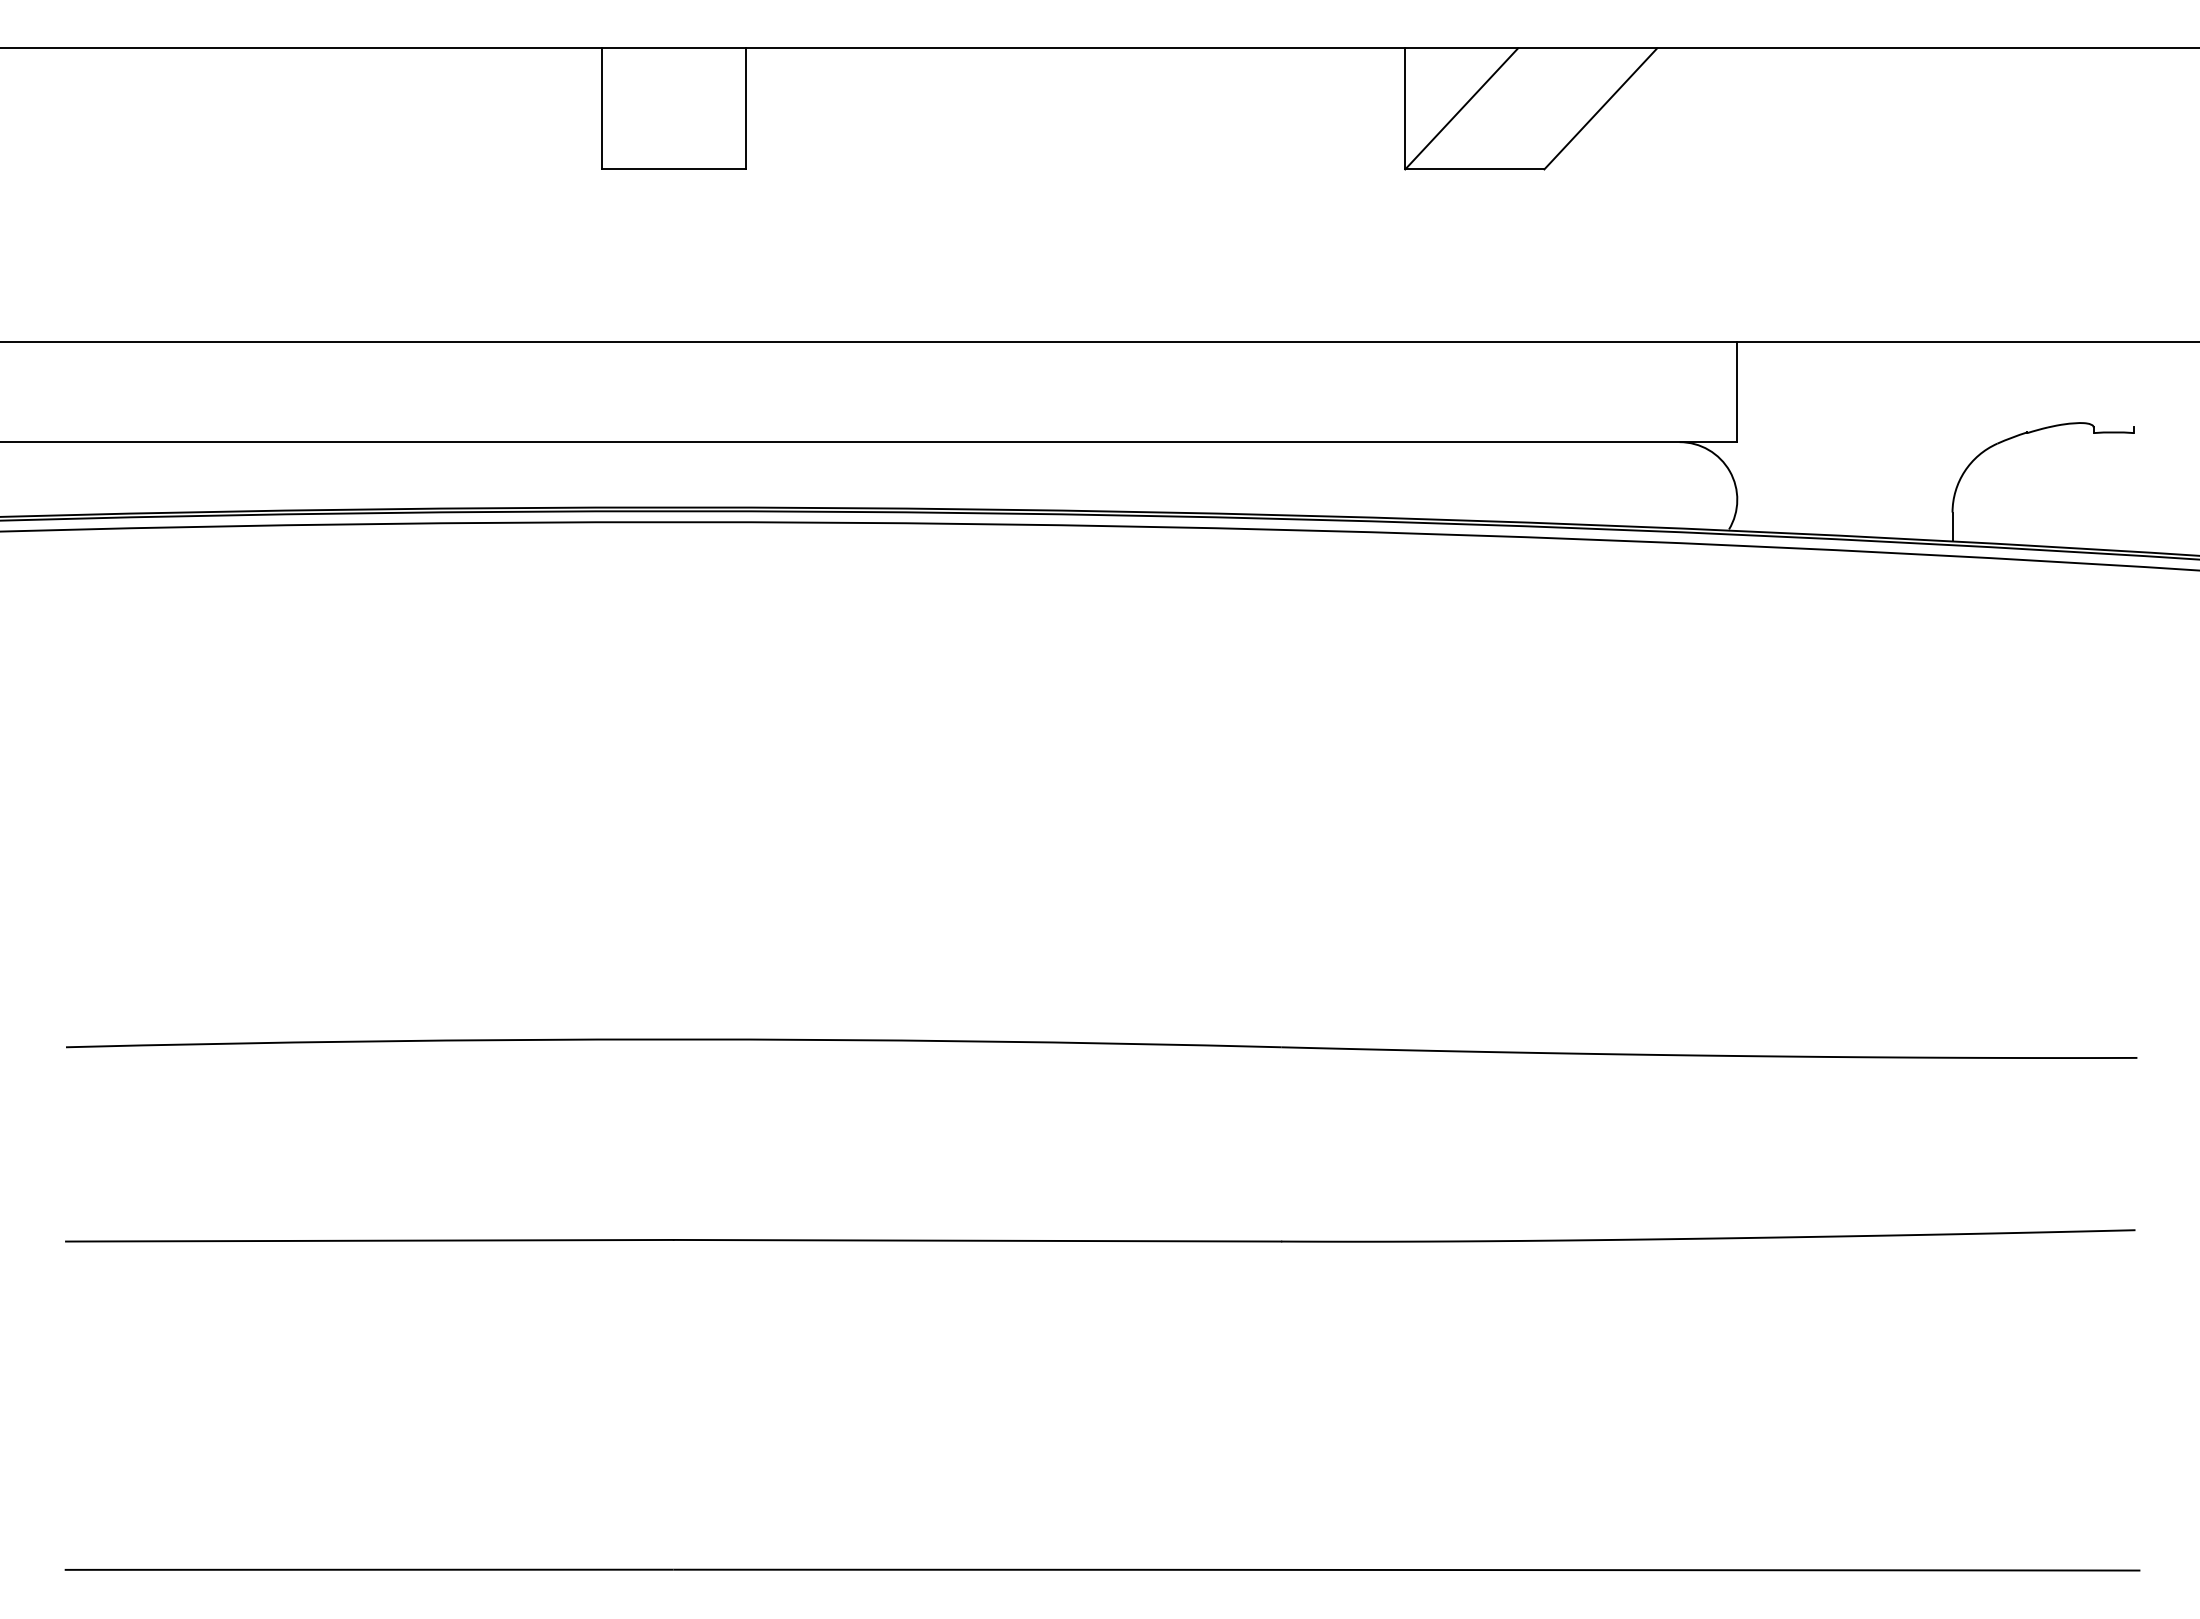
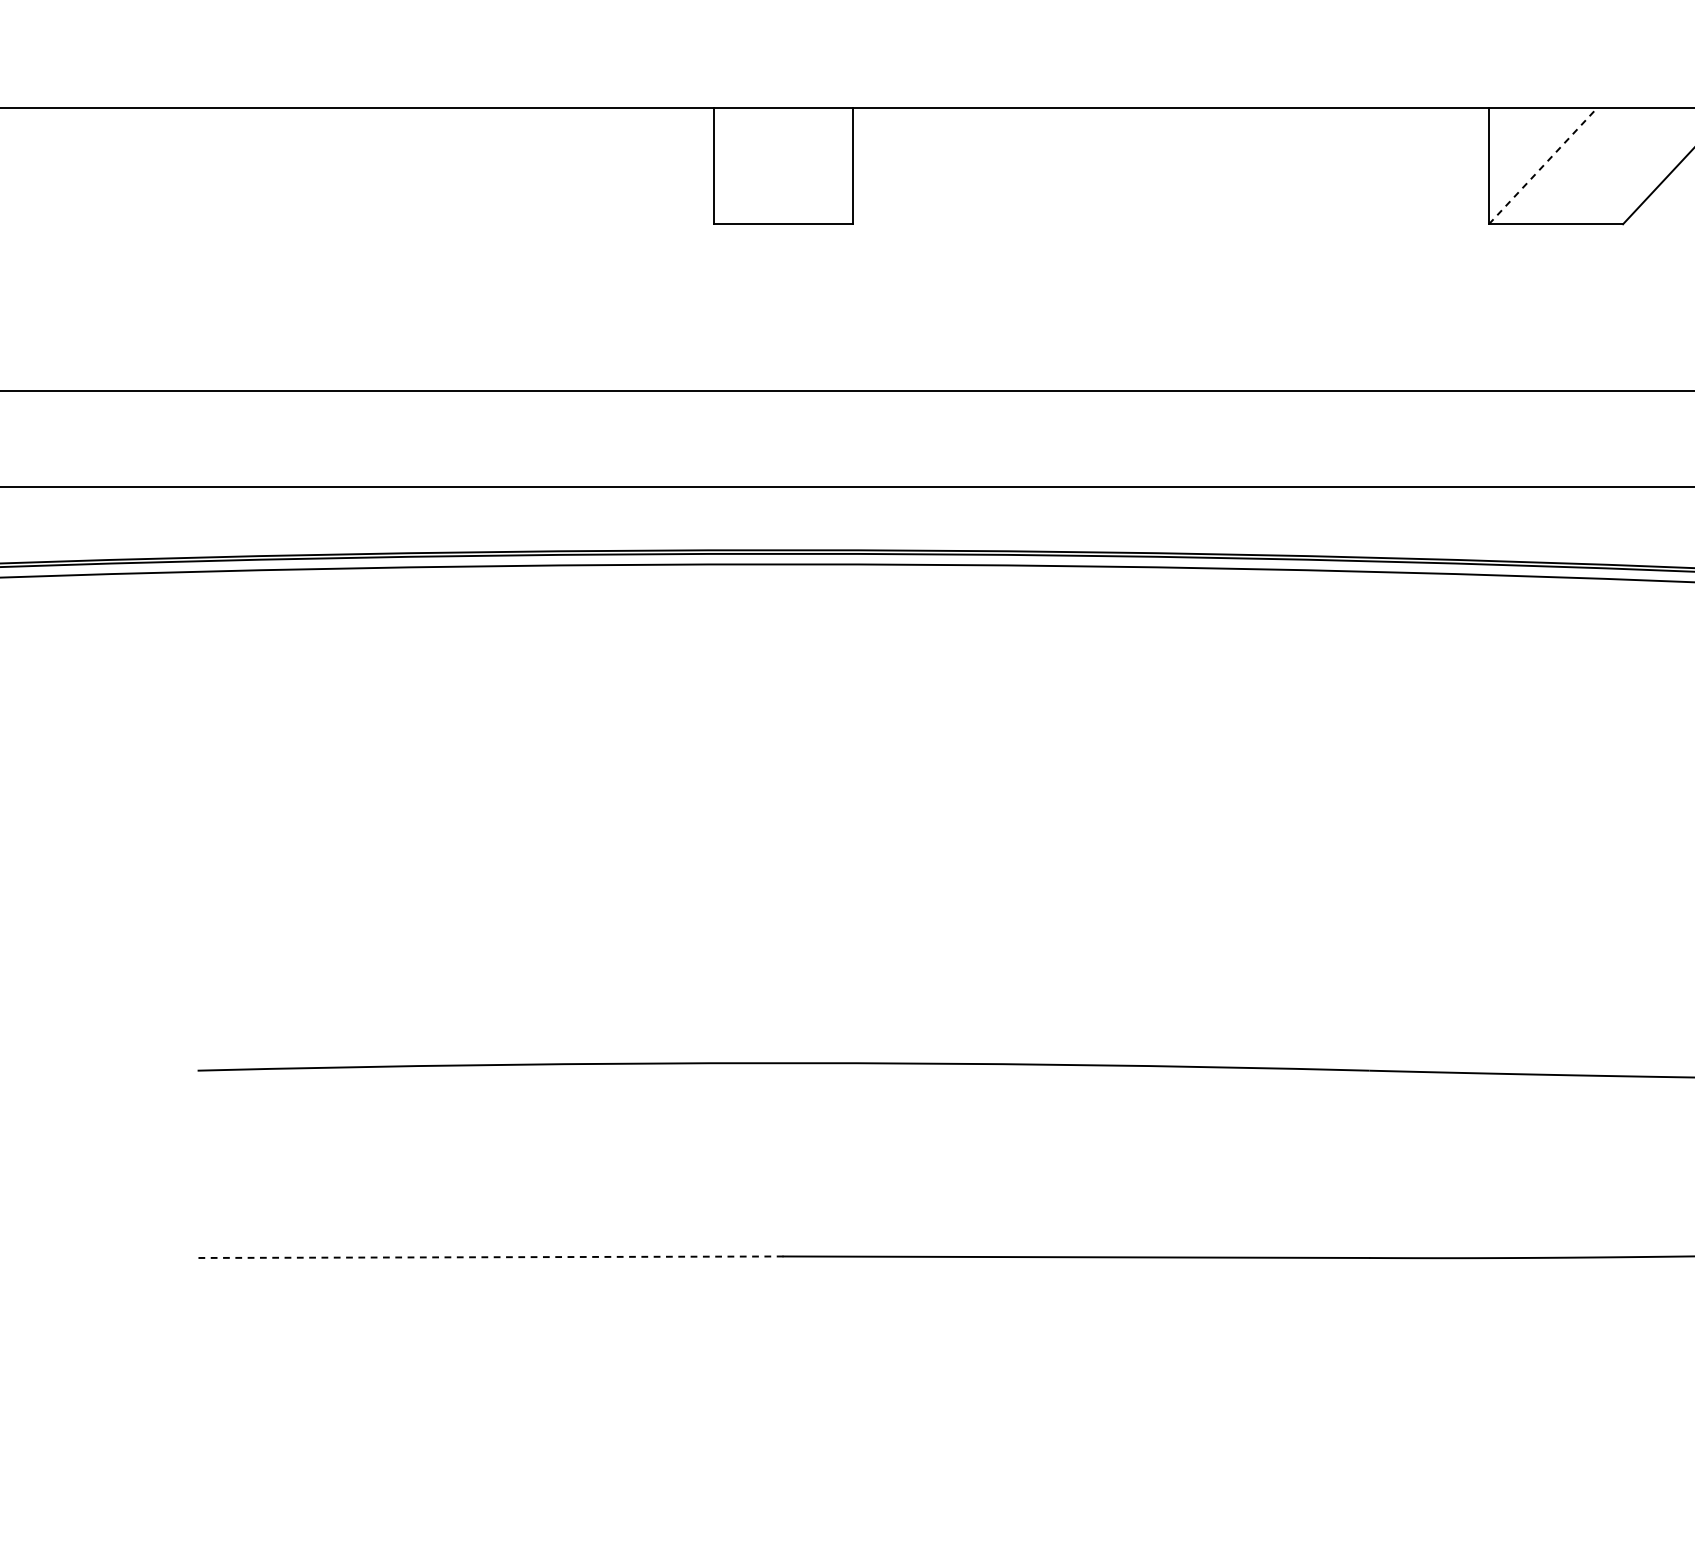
line: (1461, 108) -> (1543, 165), solid -> dashed
line: (369, 1240) -> (490, 1256), solid -> dashed

